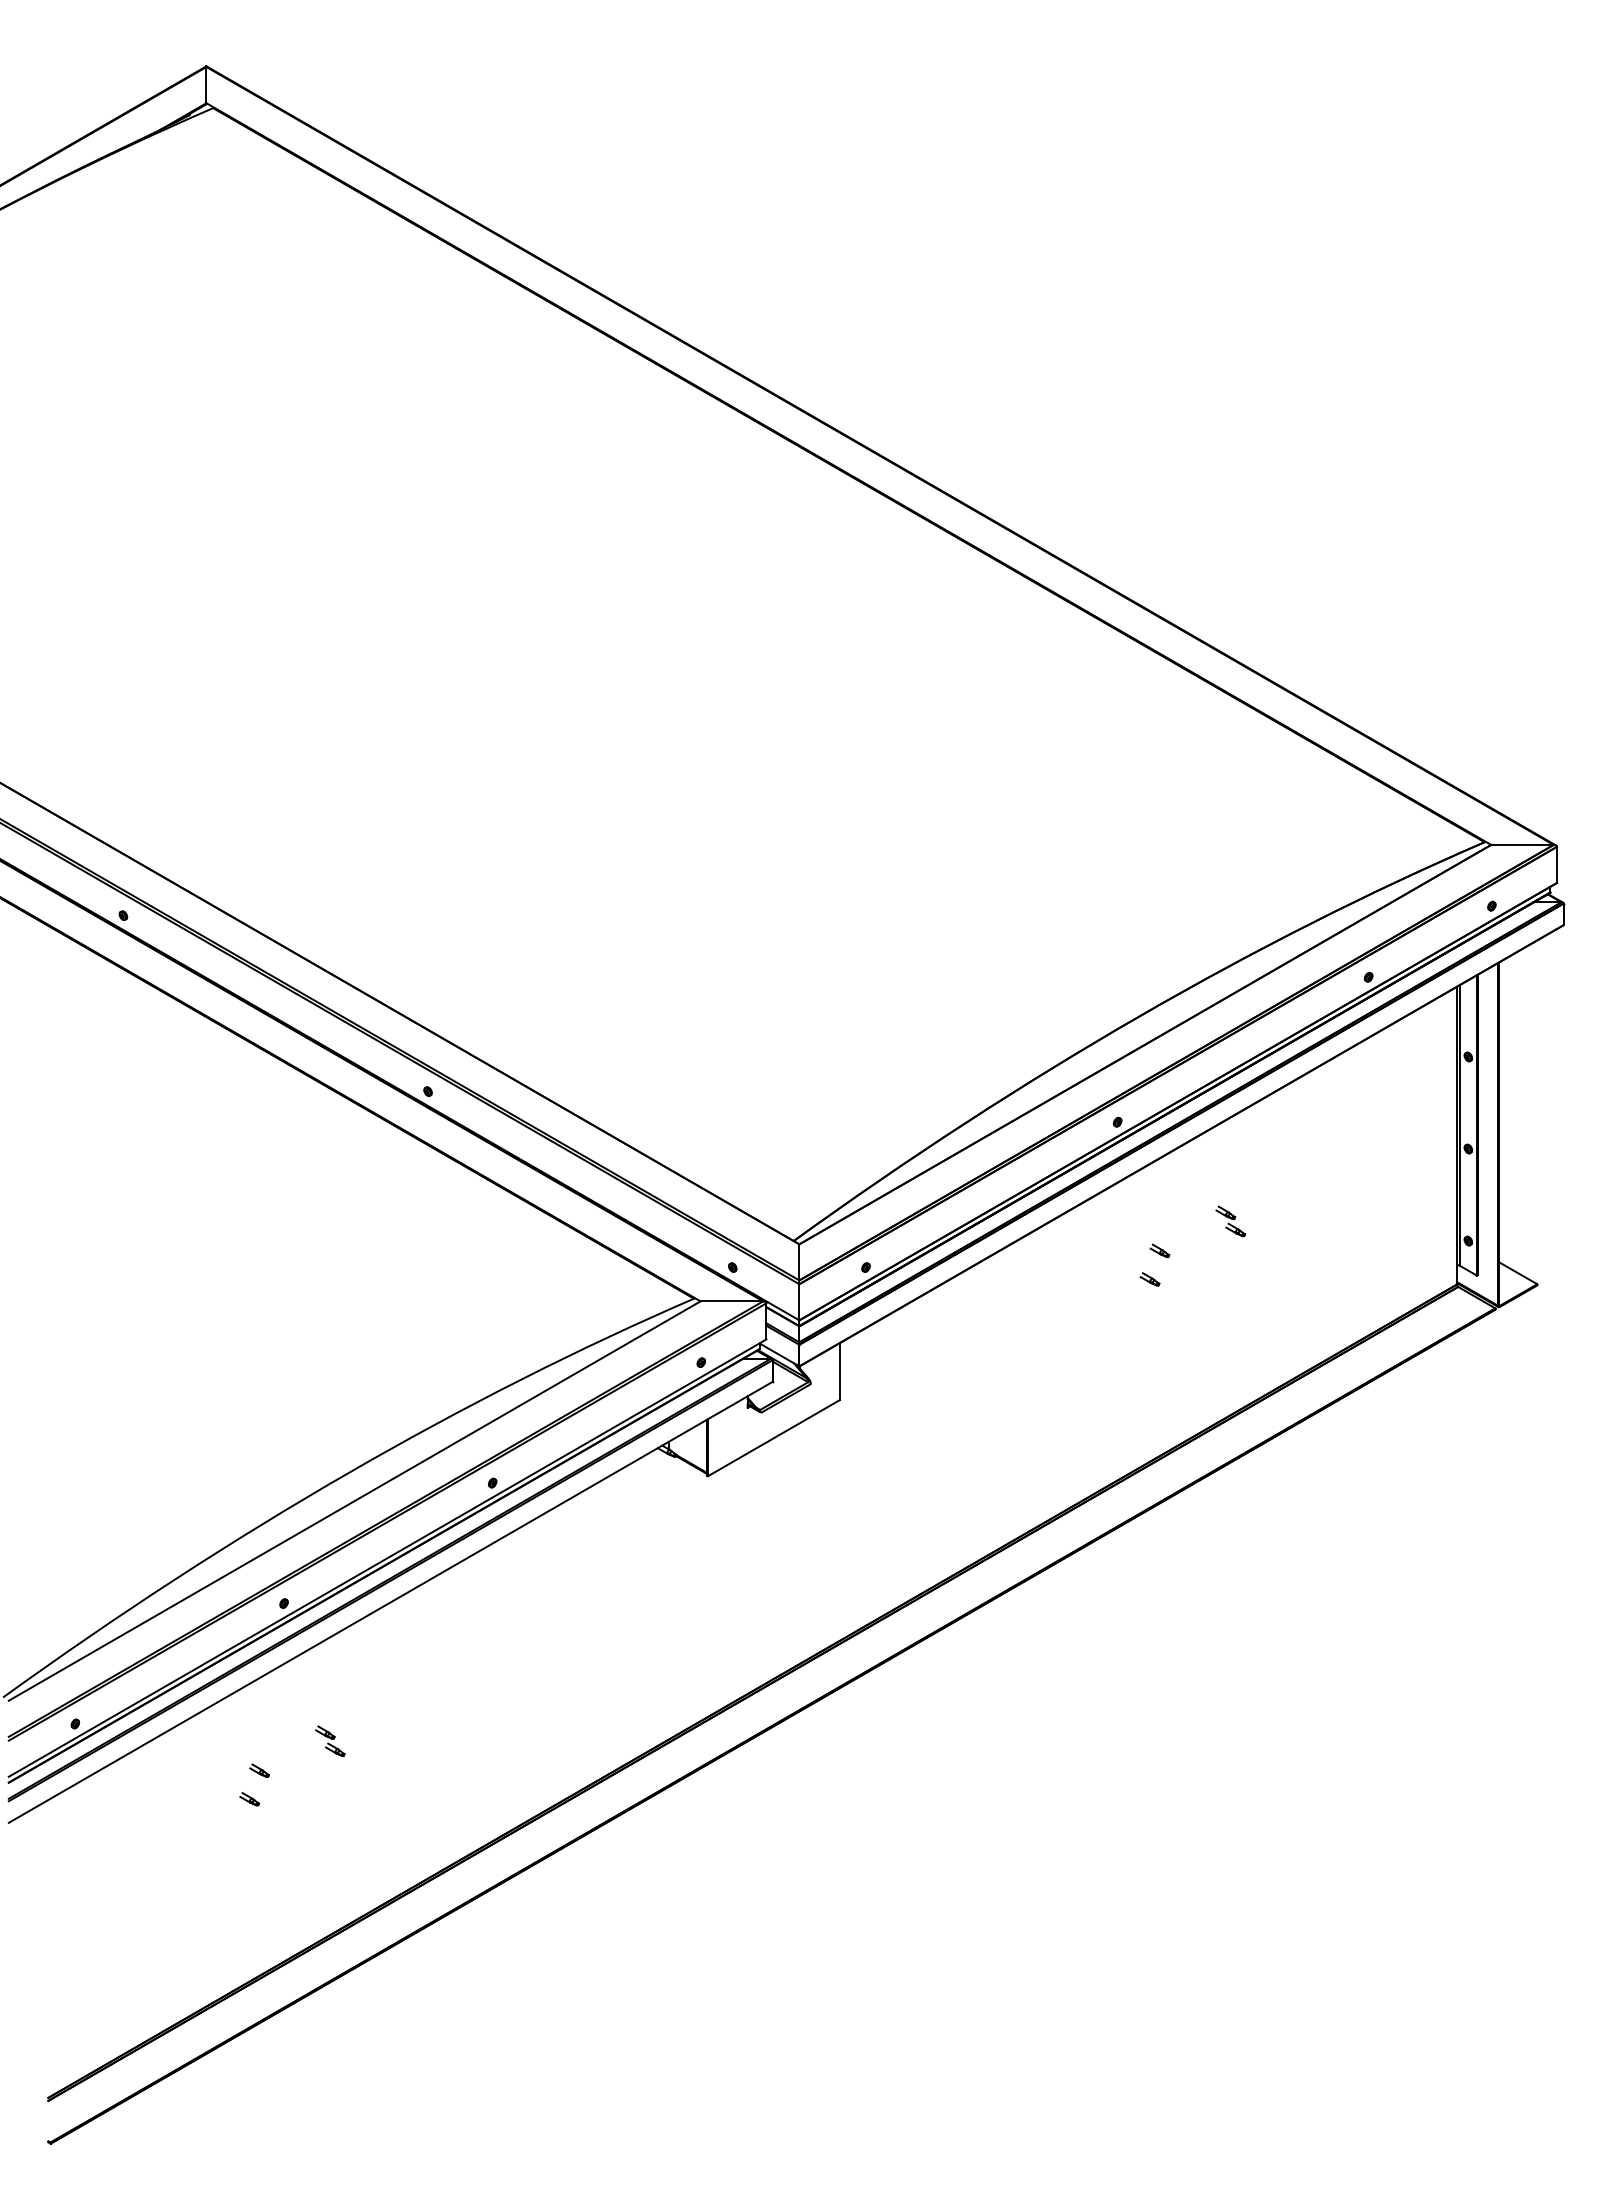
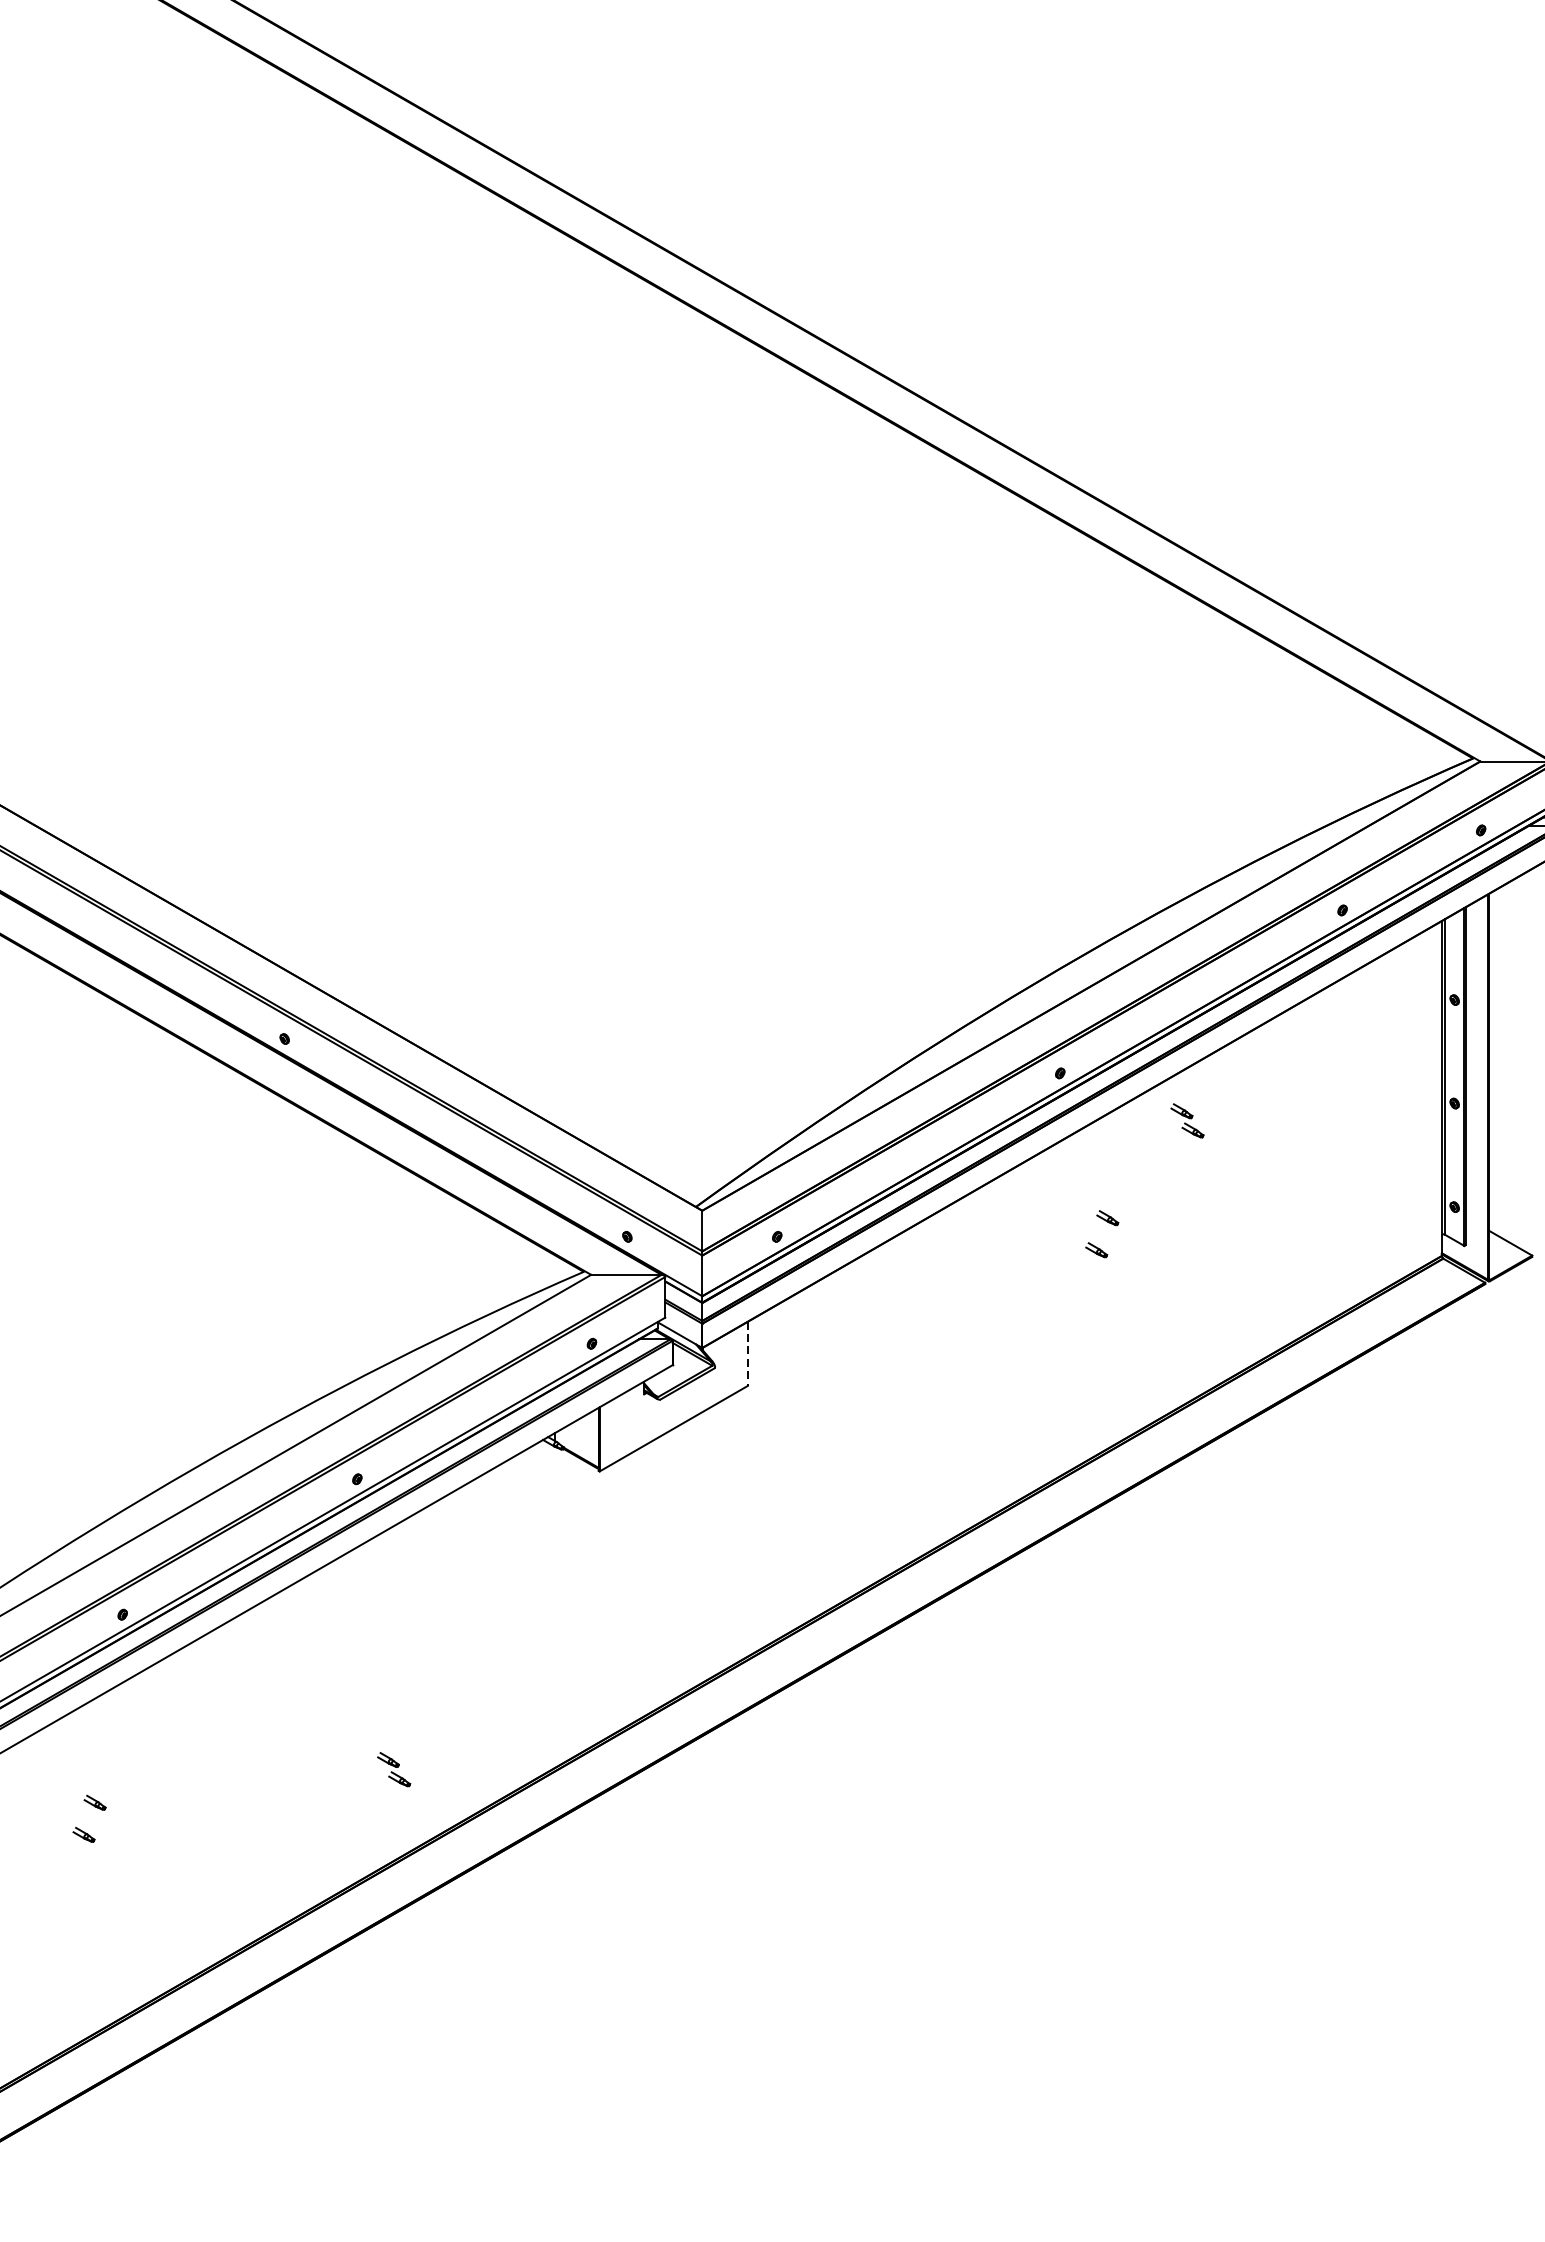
part: (1230, 1221) -> (1187, 1120), moved
line: (839, 1371) -> (747, 1353), solid -> dashed
part: (330, 1740) -> (394, 1768), moved

